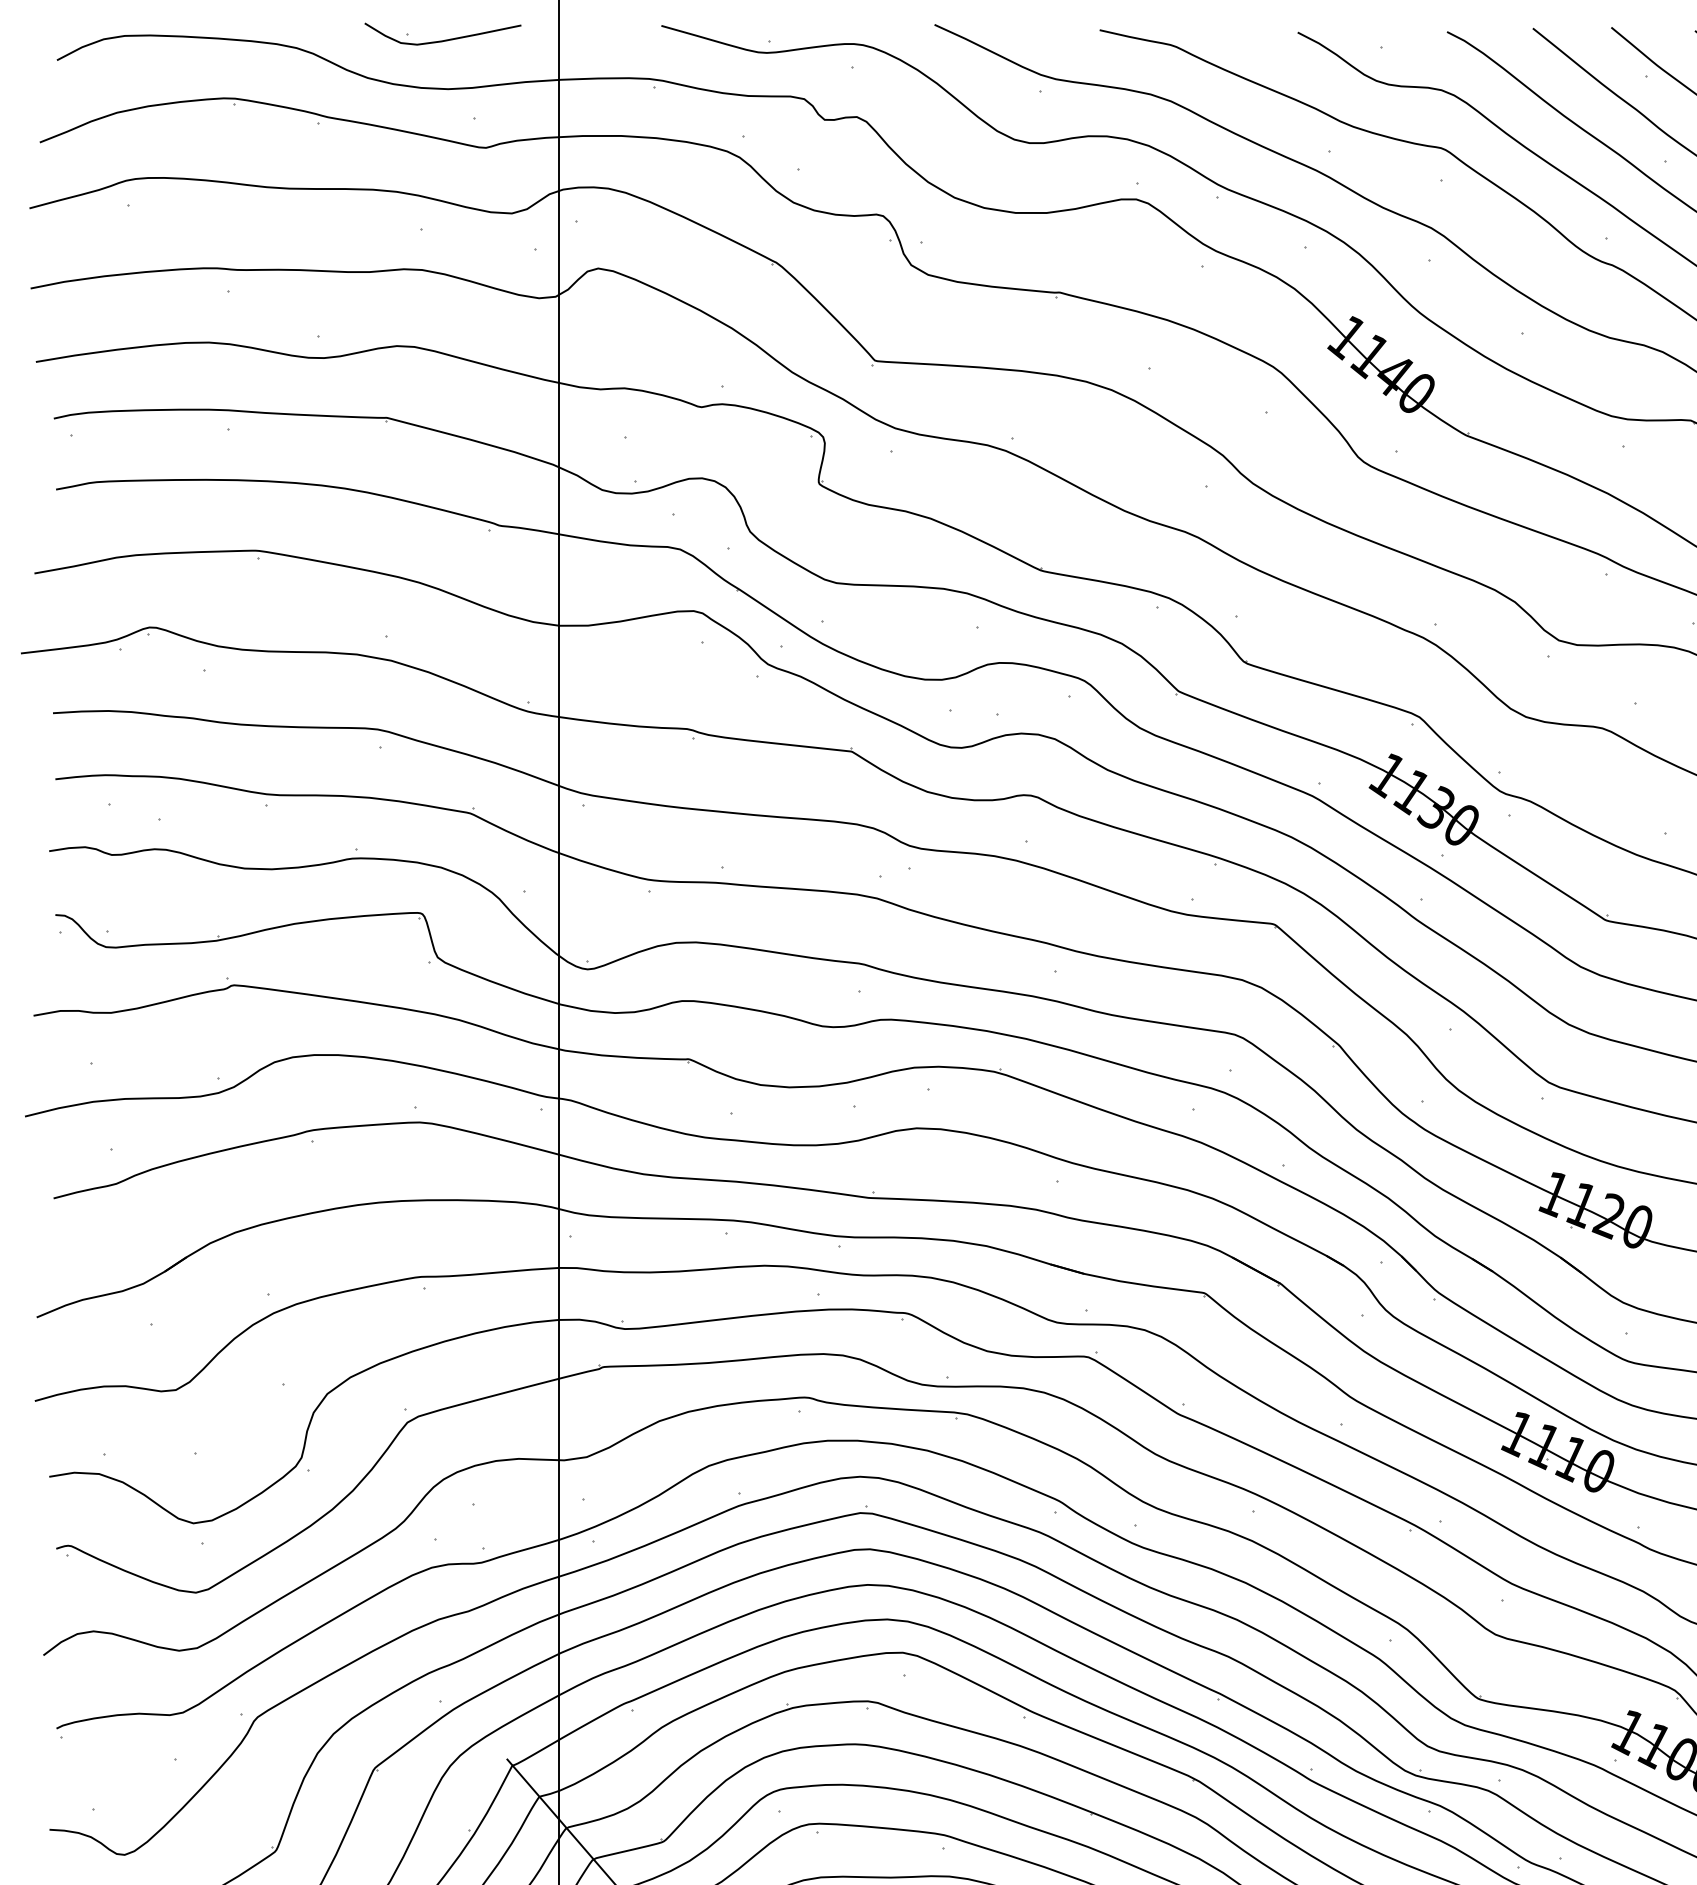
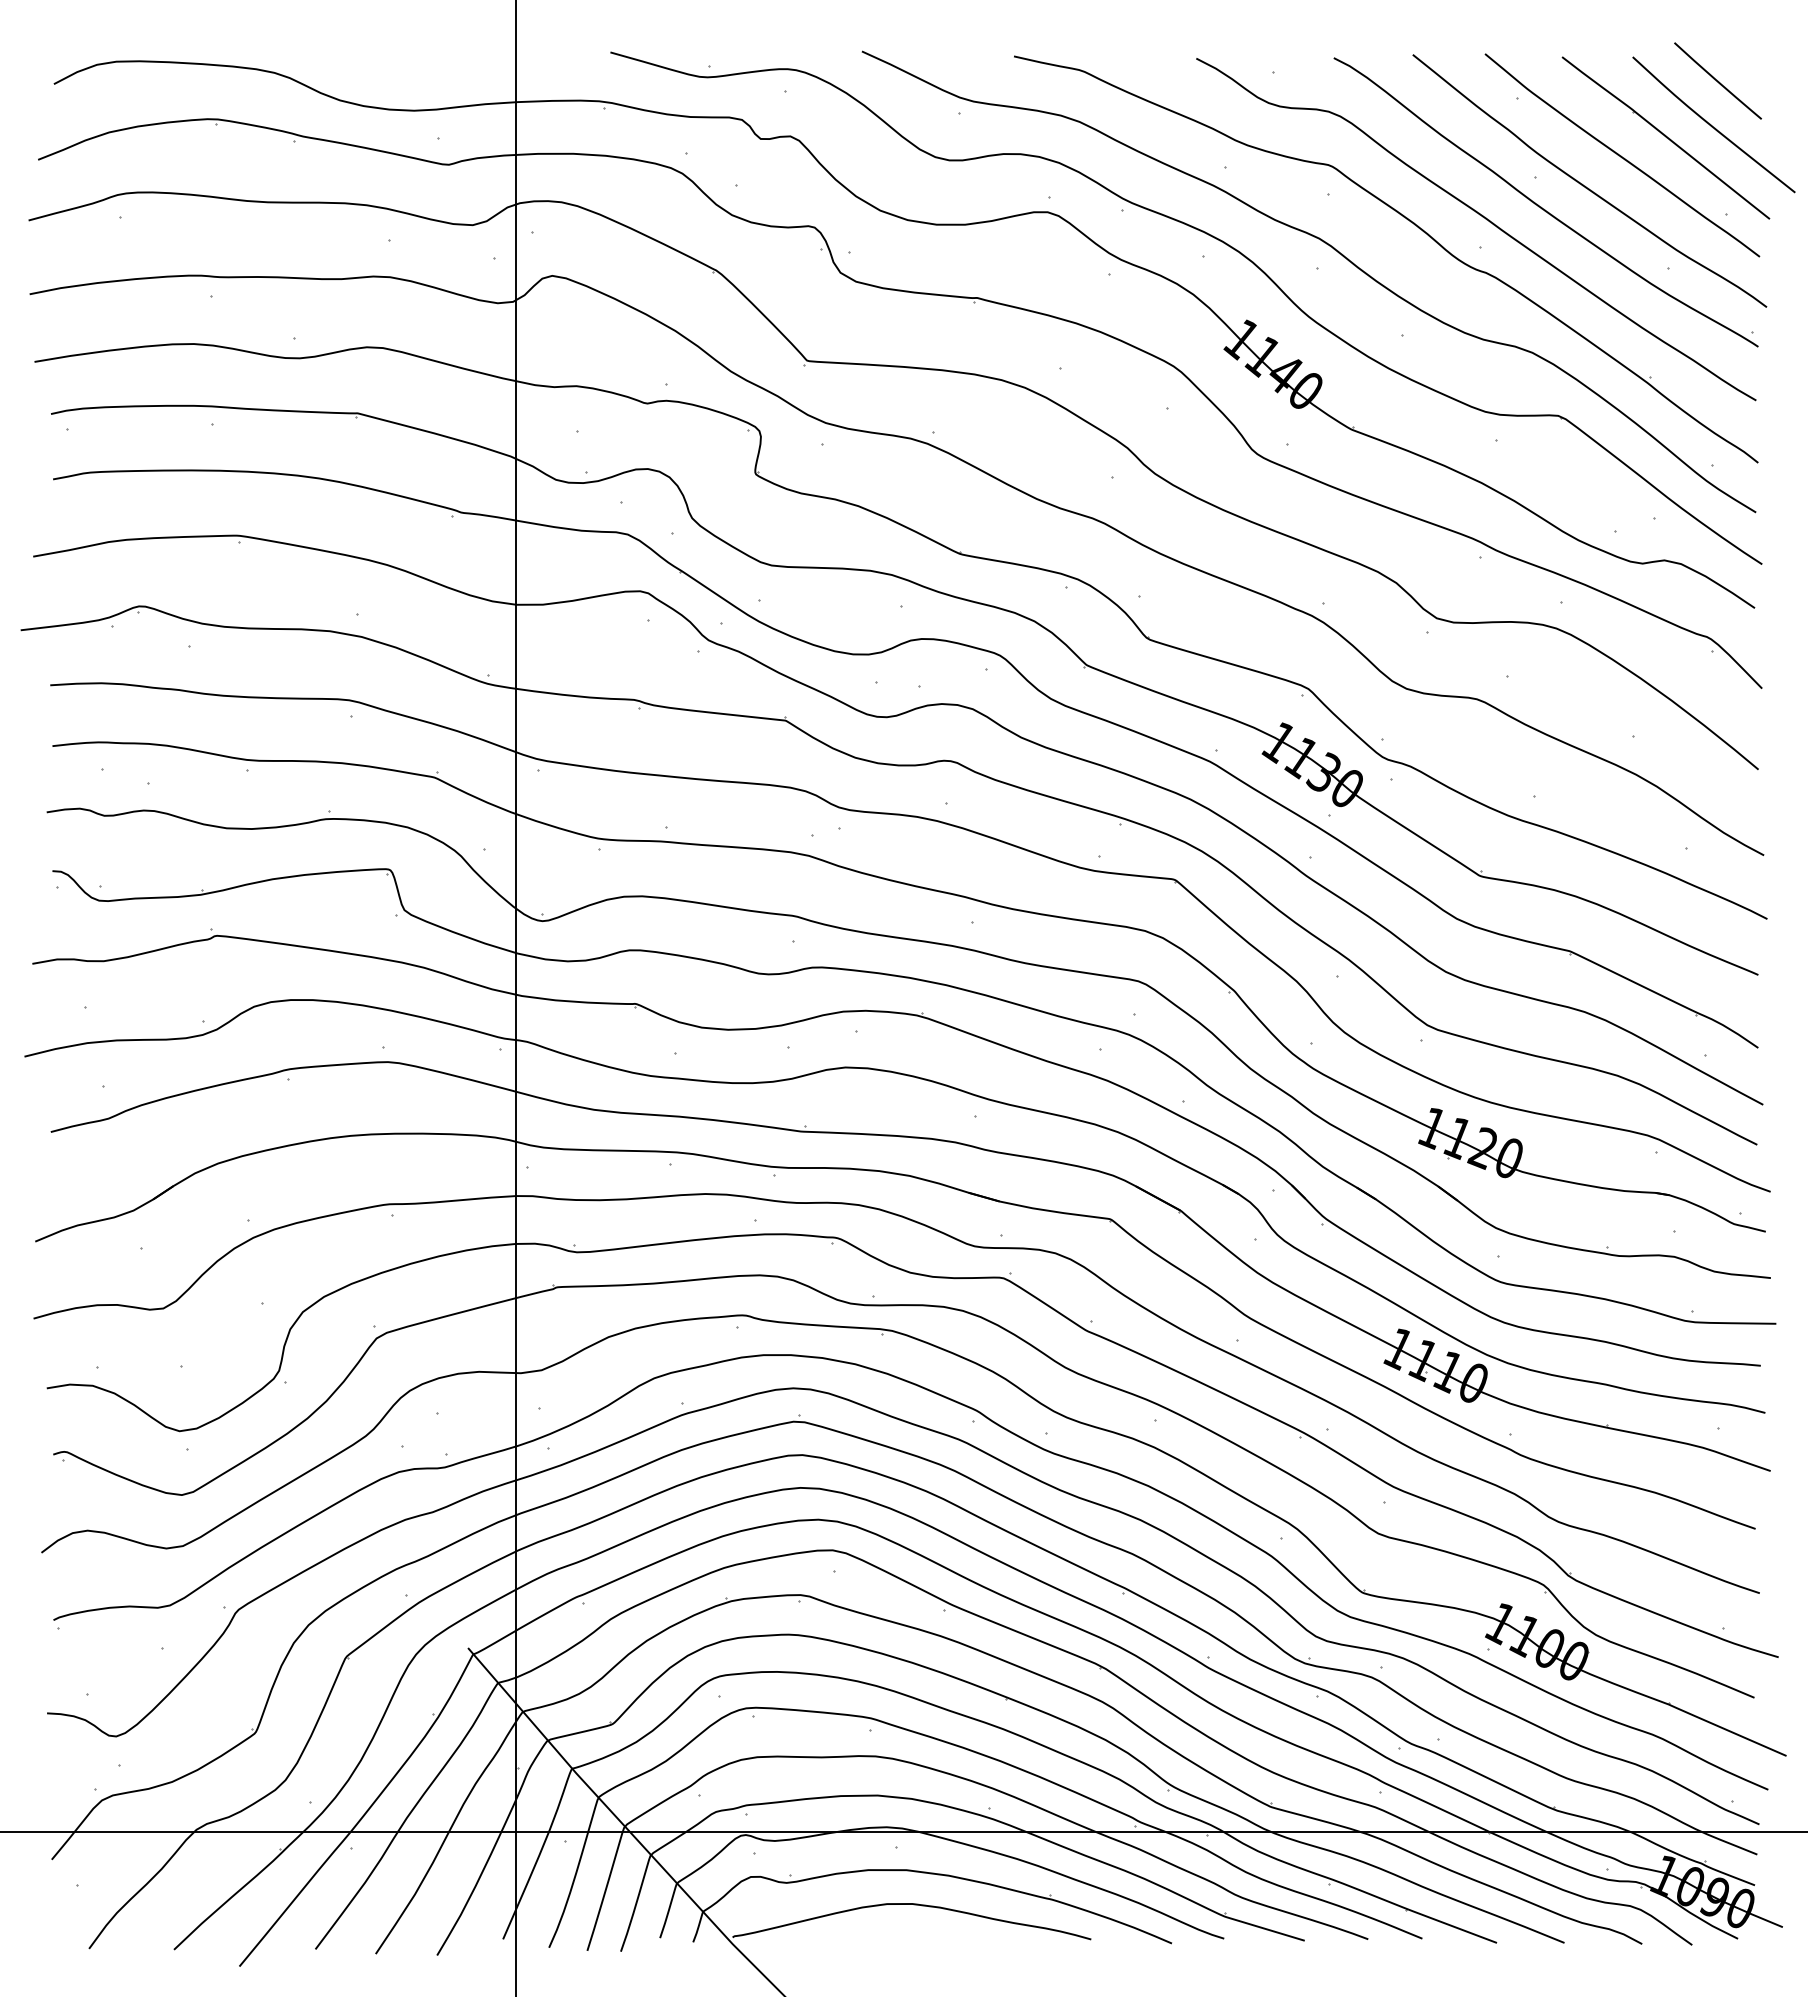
part: (443, 33) -> (409, 59), removed

